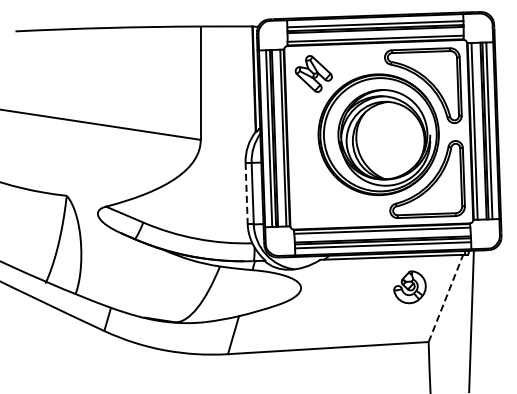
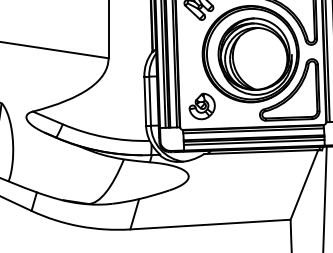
line: (246, 193) -> (145, 101), dashed -> solid
part: (409, 287) -> (201, 106), moved
line: (445, 298) -> (304, 184), dashed -> solid

